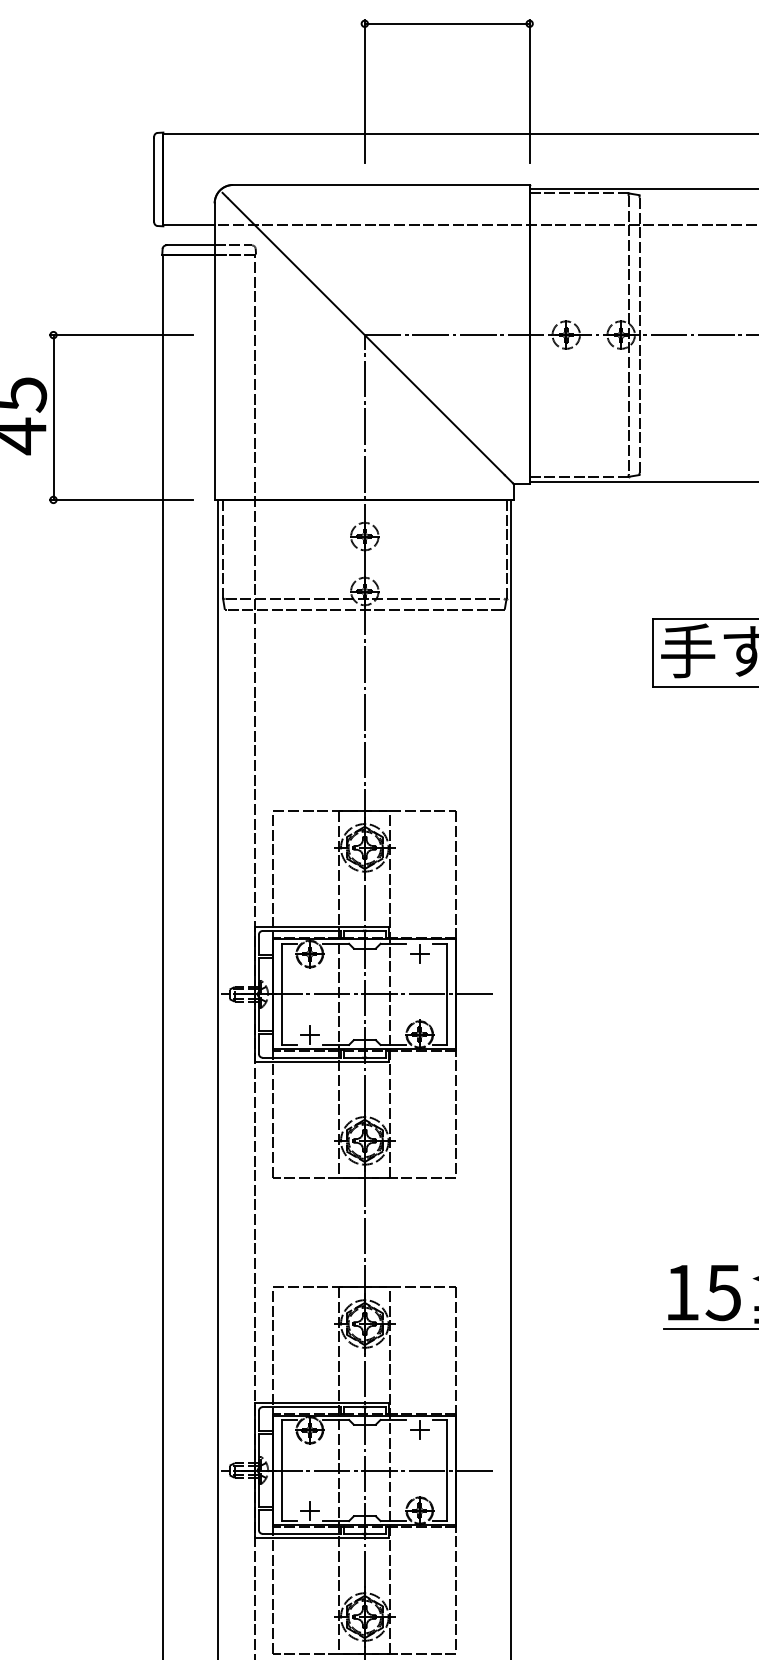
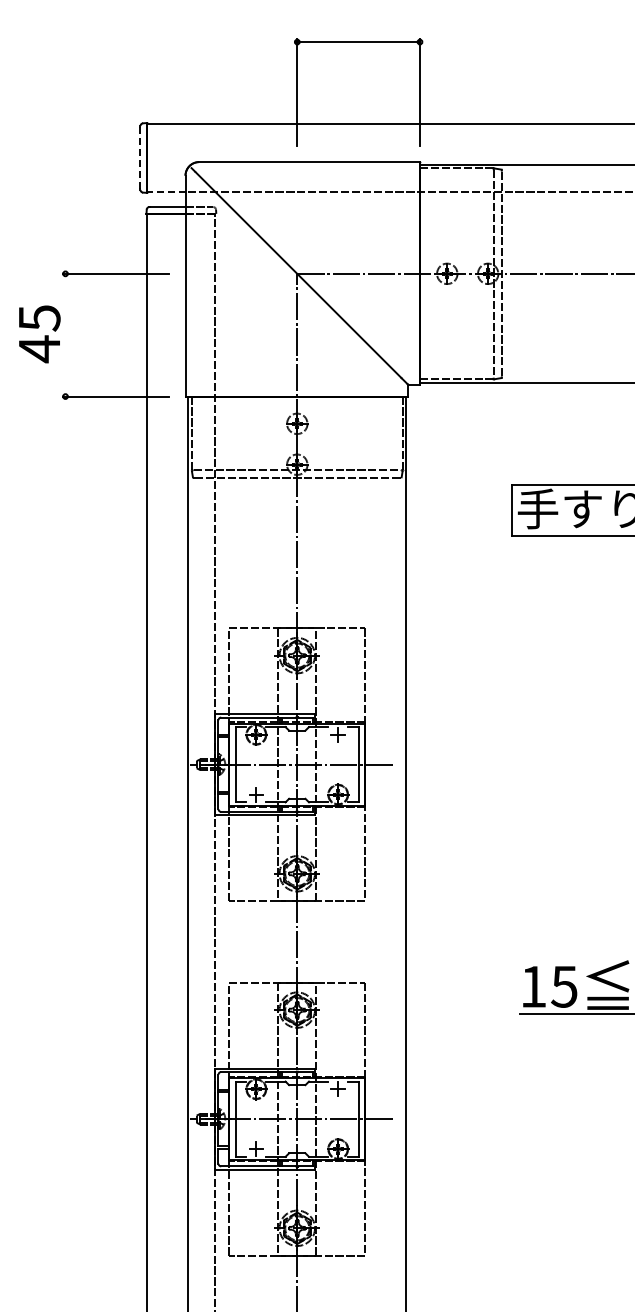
line: (154, 180) -> (140, 158), solid -> dashed
line: (187, 225) -> (165, 192), solid -> dashed
line: (53, 416) -> (65, 334), removed

